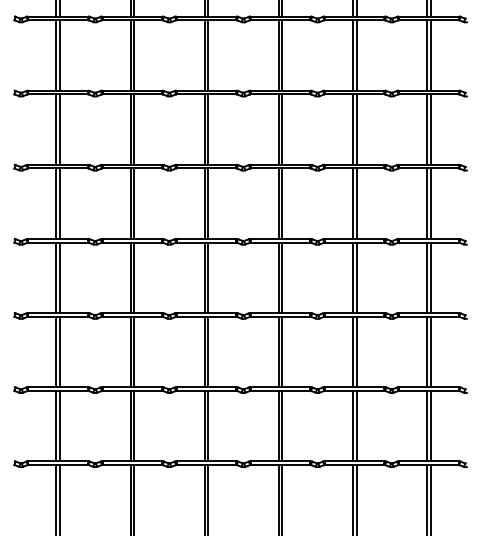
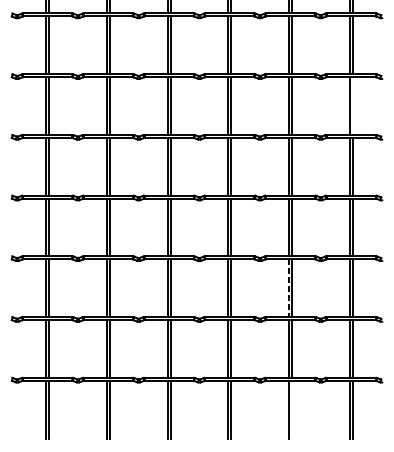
line: (430, 129) -> (352, 106), removed
line: (352, 352) -> (288, 288), solid -> dashed
line: (356, 499) -> (292, 409), removed

